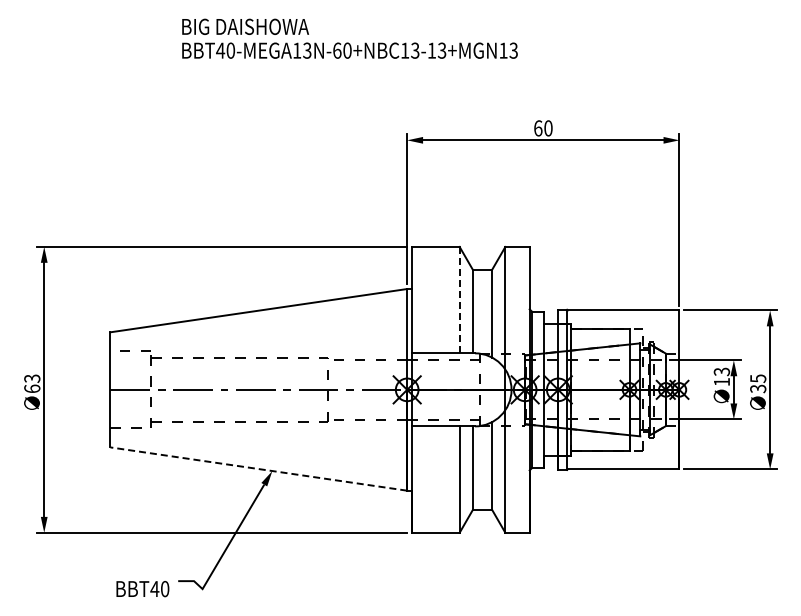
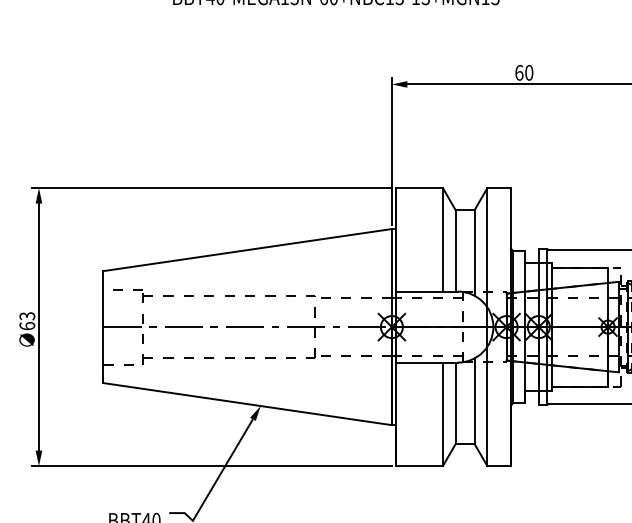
line: (459, 299) -> (442, 239), dashed -> solid
line: (258, 469) -> (247, 404), dashed -> solid

